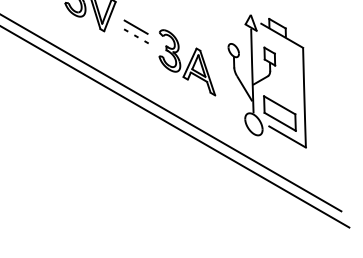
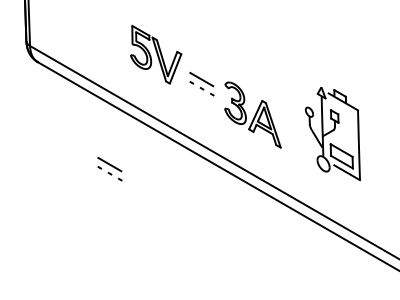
part: (266, 81) -> (332, 133), size x0.7
part: (43, 117) -> (109, 169), added

